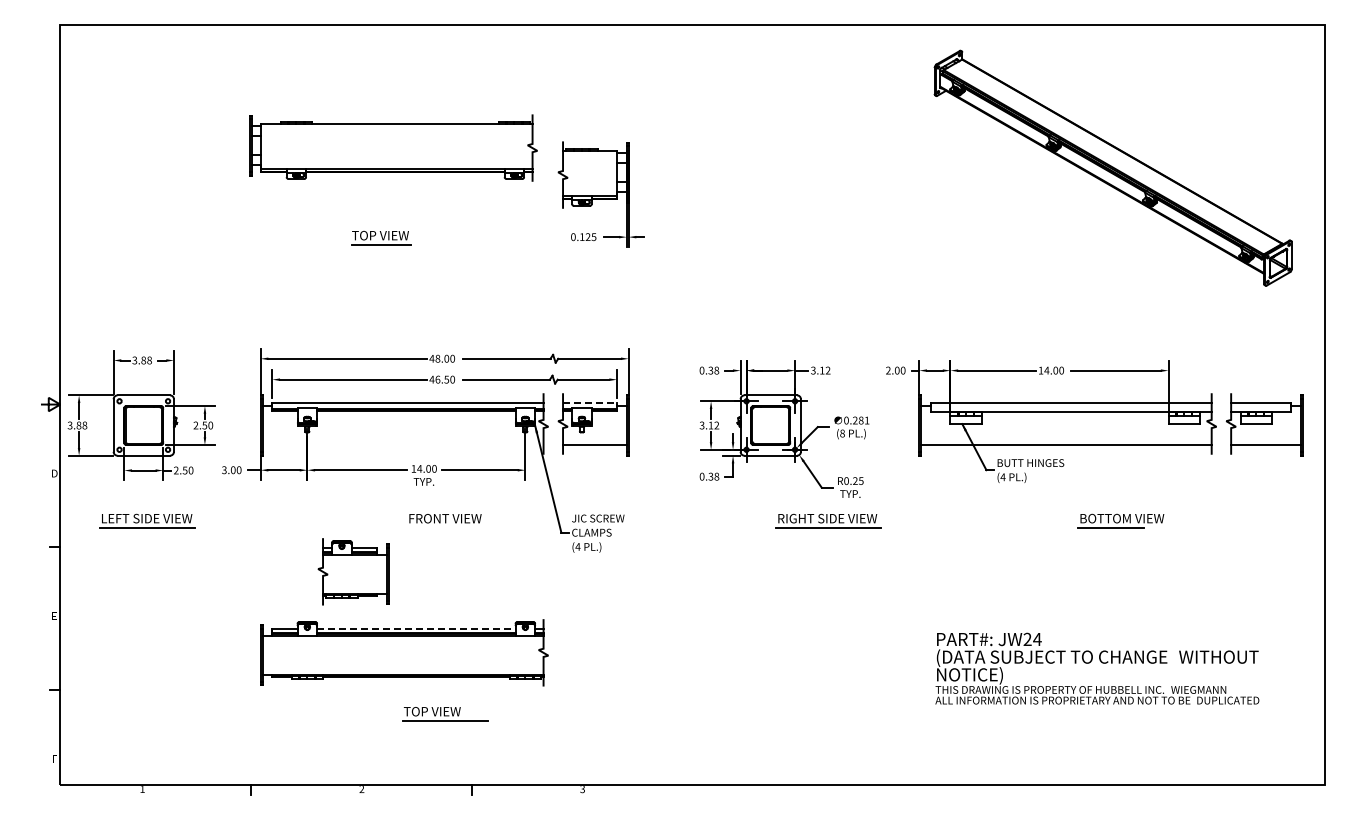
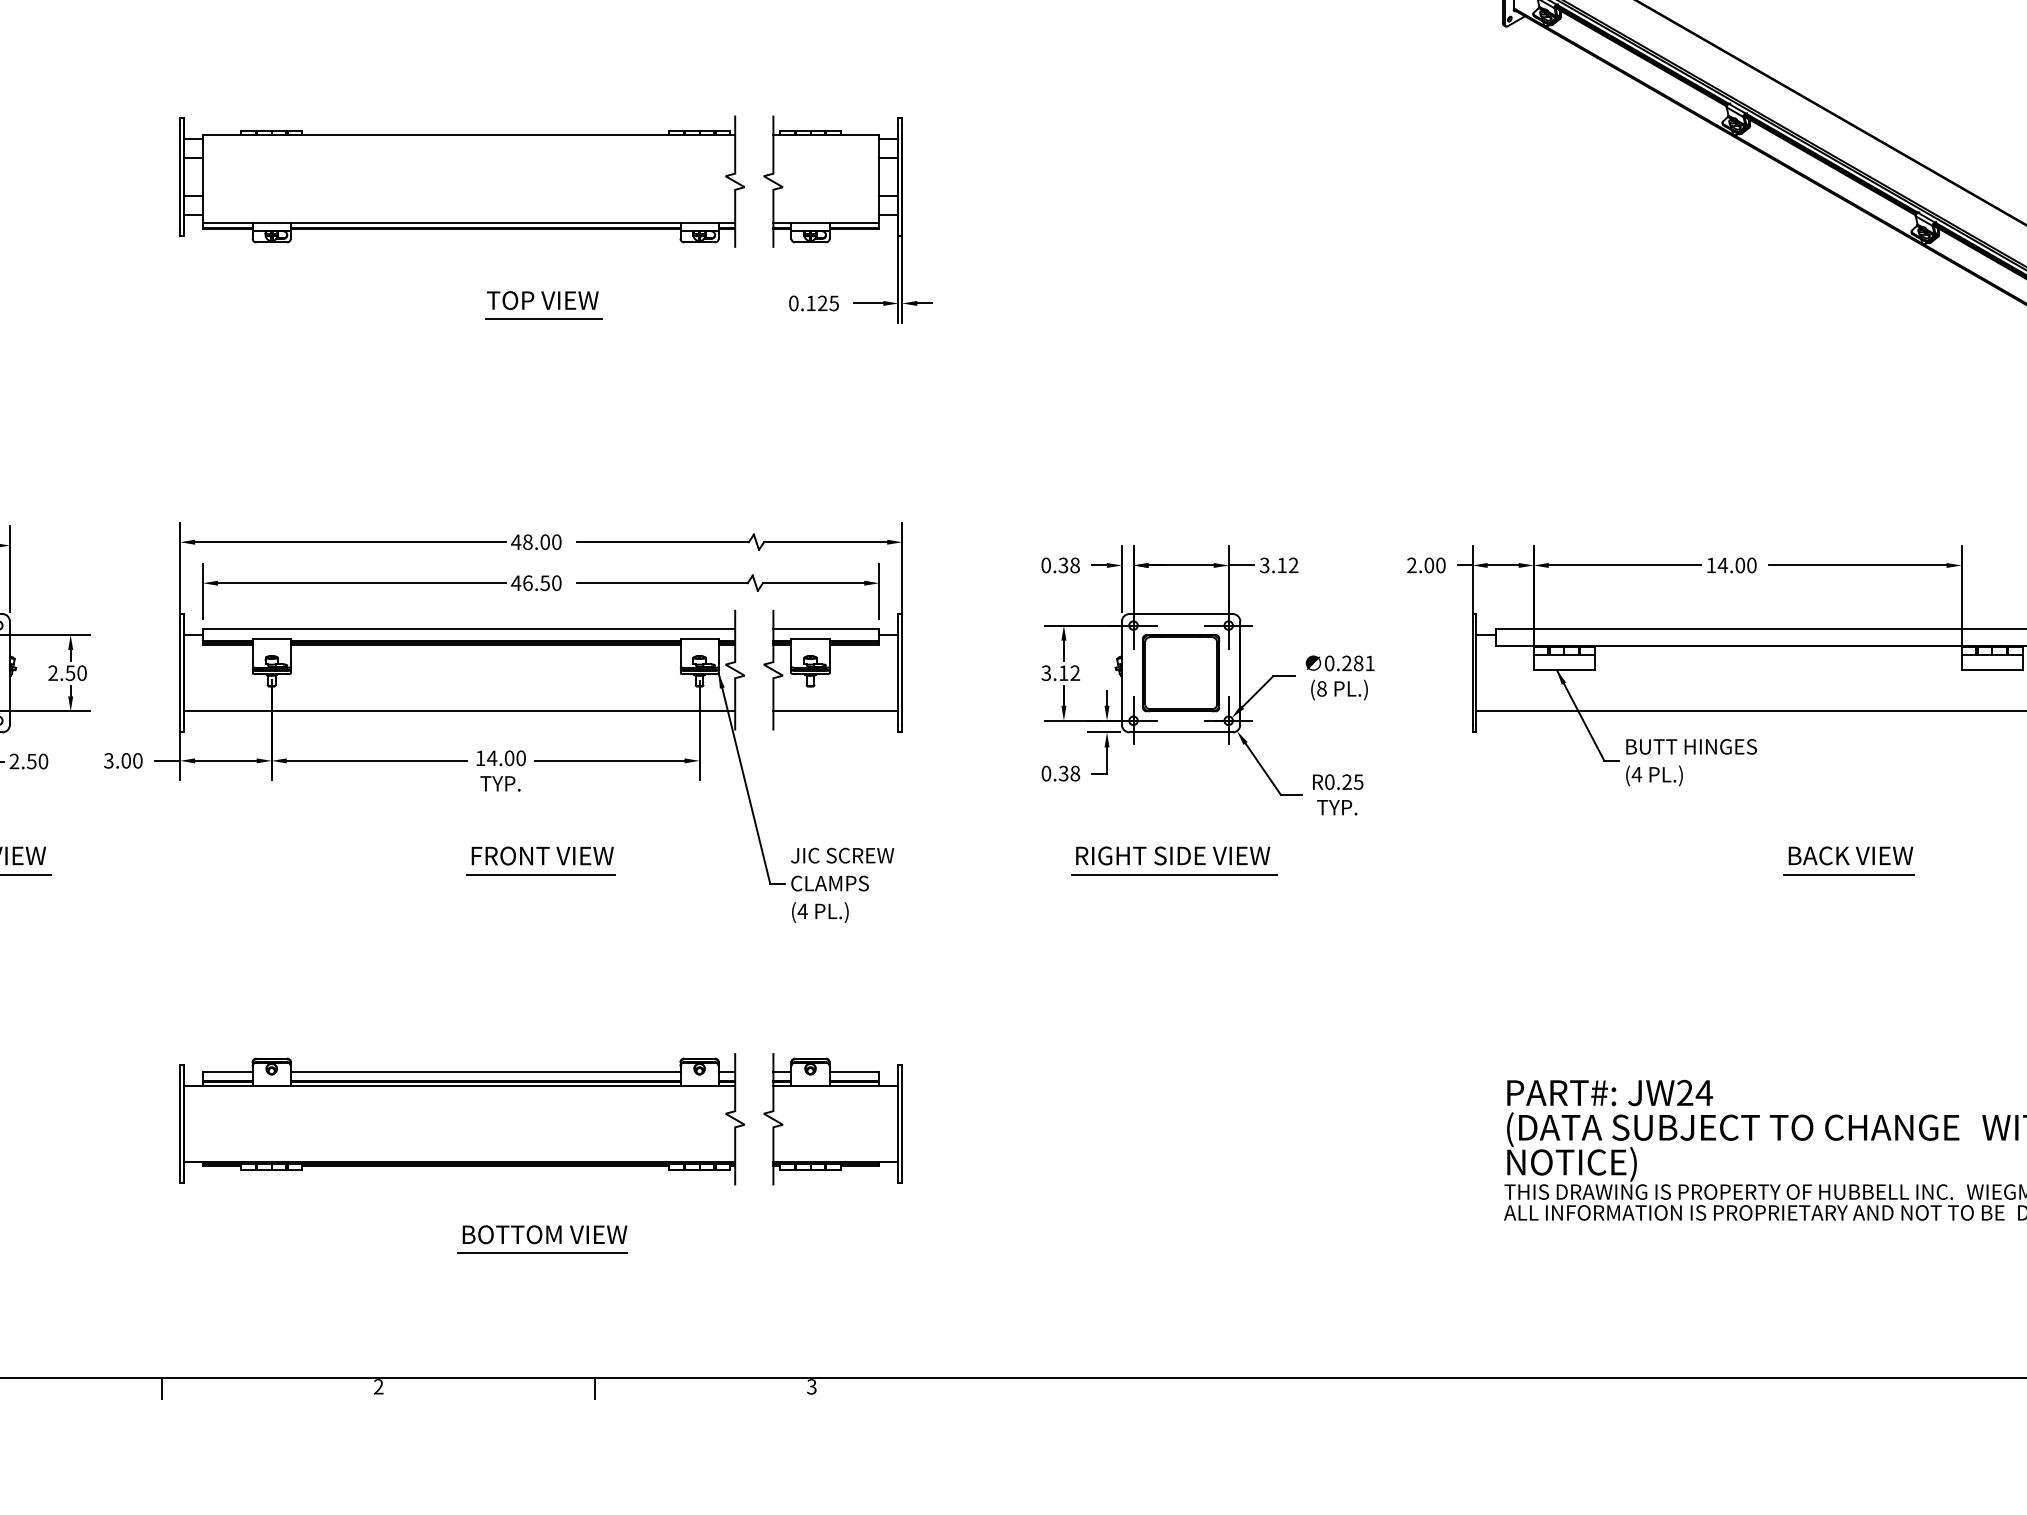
part: (393, 147) -> (462, 180), moved
part: (381, 237) -> (544, 304), moved
line: (590, 402) -> (827, 627), dashed -> solid
line: (402, 445) -> (458, 712), added
text: (1125, 518) -> (1877, 855), BOTTOM VIEW -> BACK VIEW
part: (828, 520) -> (1174, 859), moved
line: (444, 528) -> (540, 875), added
part: (353, 571) -> (833, 1118), moved
line: (416, 628) -> (485, 1071), dashed -> solid
text: (445, 711) -> (542, 1234), TOP VIEW -> BOTTOM VIEW

